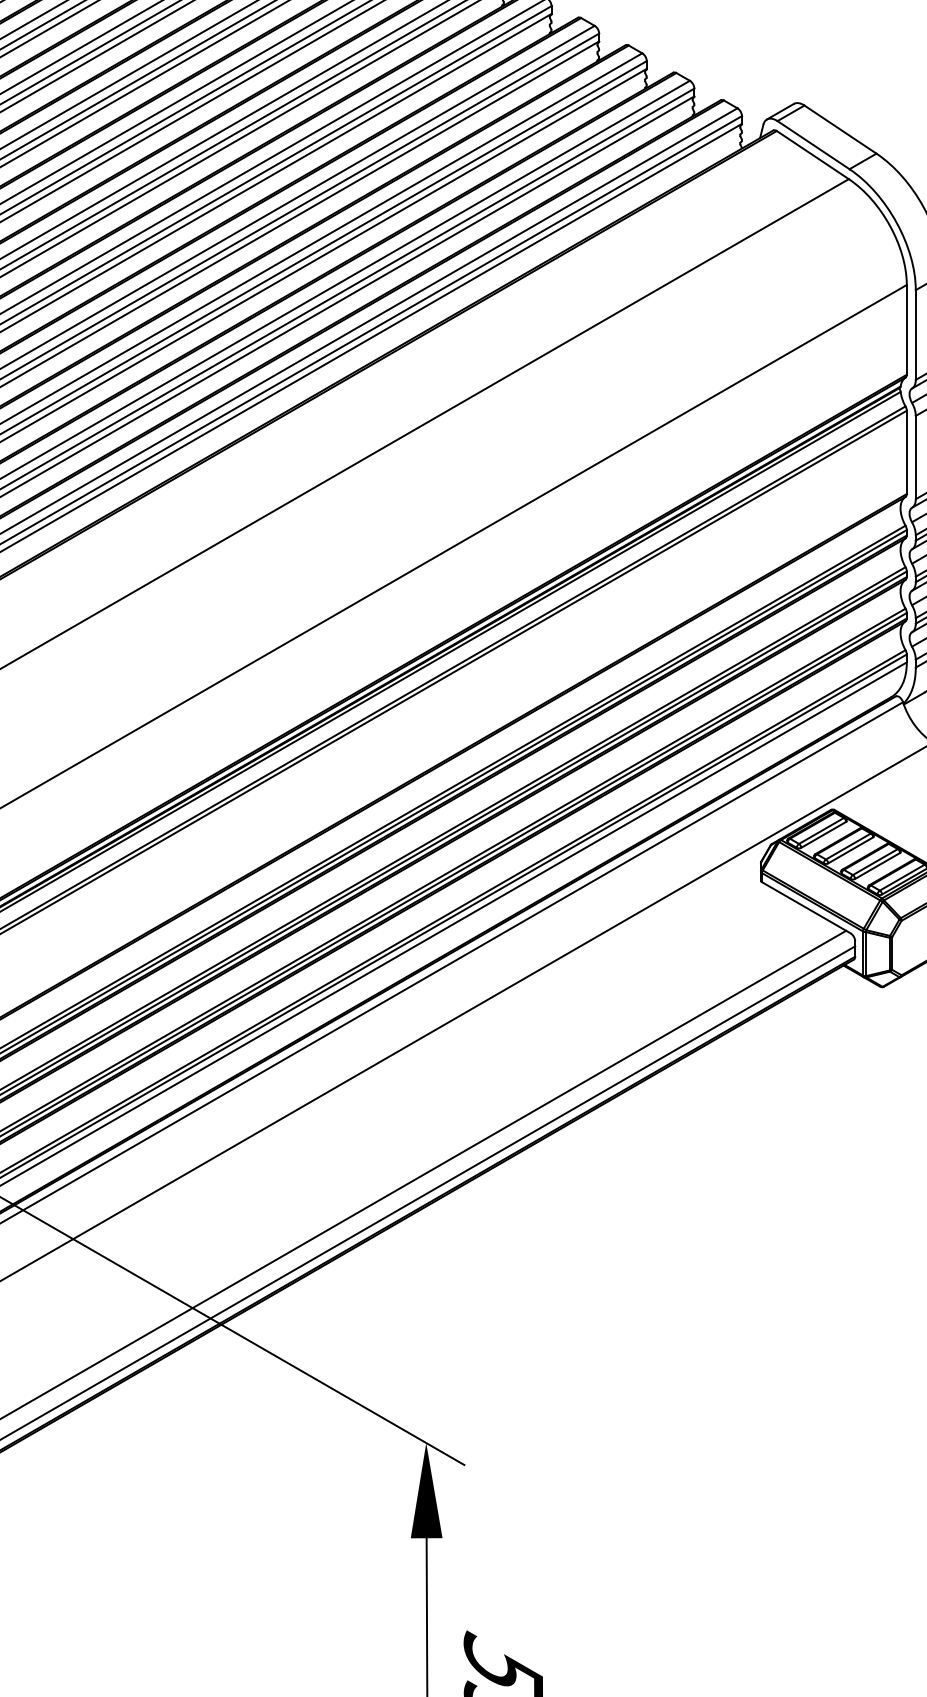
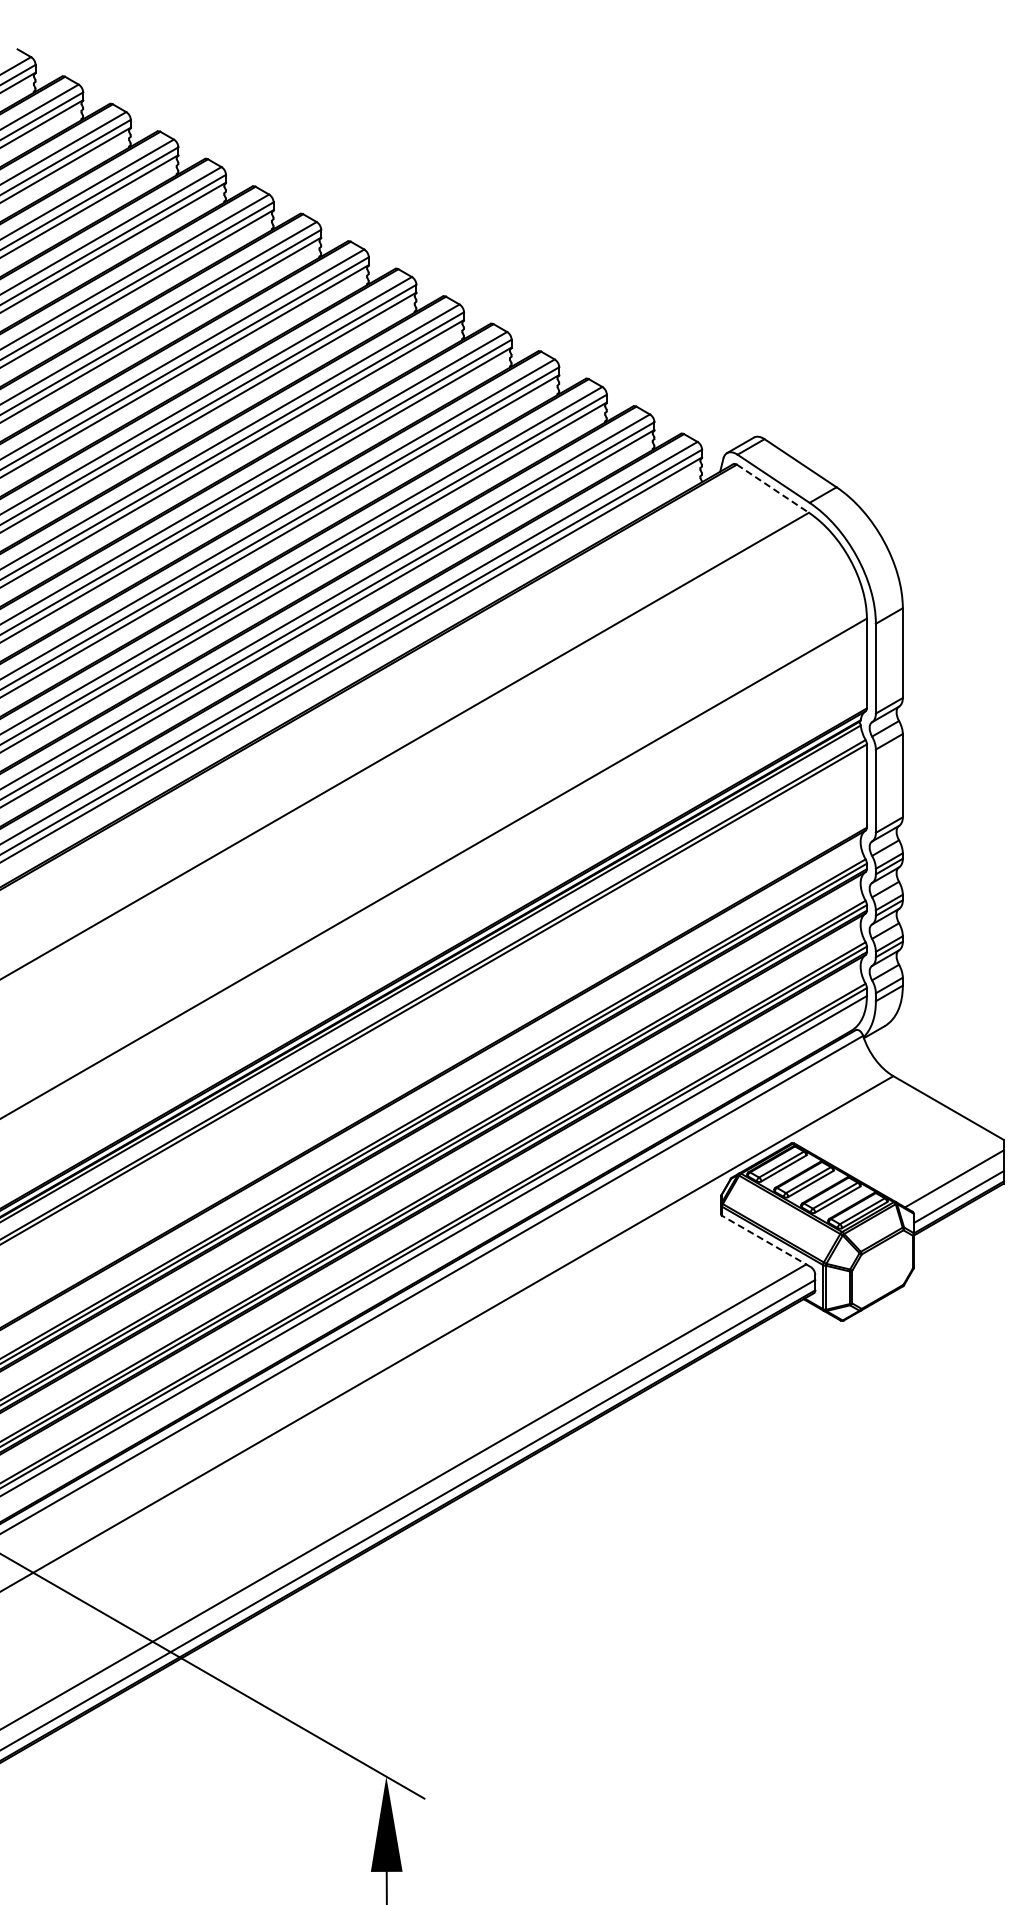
line: (813, 155) -> (773, 489), solid -> dashed
line: (805, 907) -> (765, 1241), solid -> dashed

